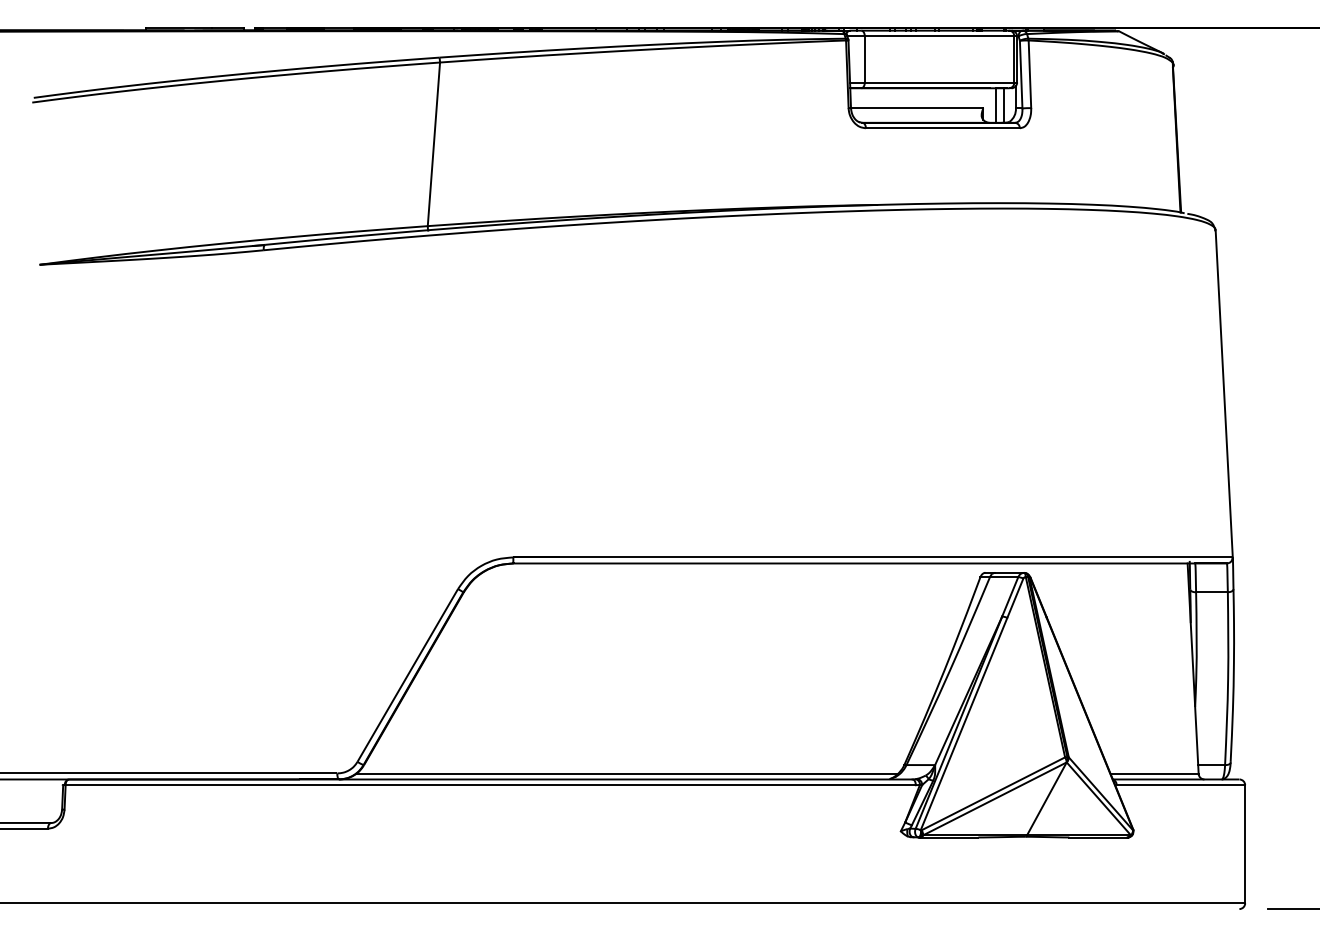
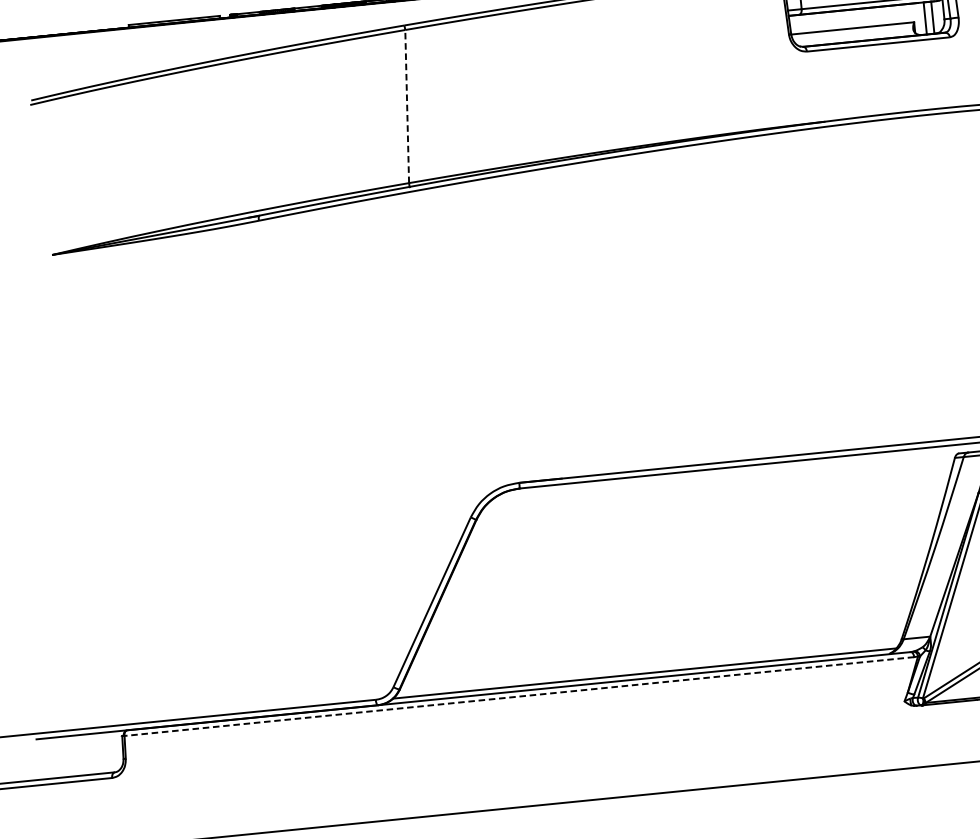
line: (433, 143) -> (406, 105), solid -> dashed
line: (490, 785) -> (519, 696), solid -> dashed

